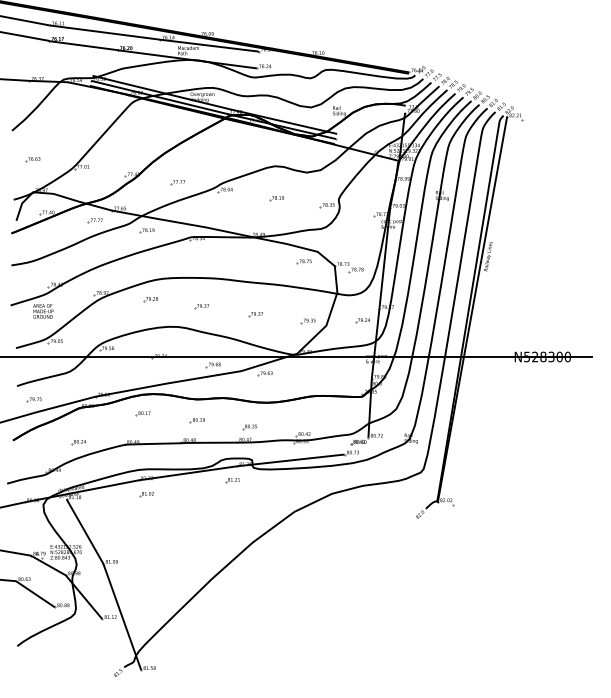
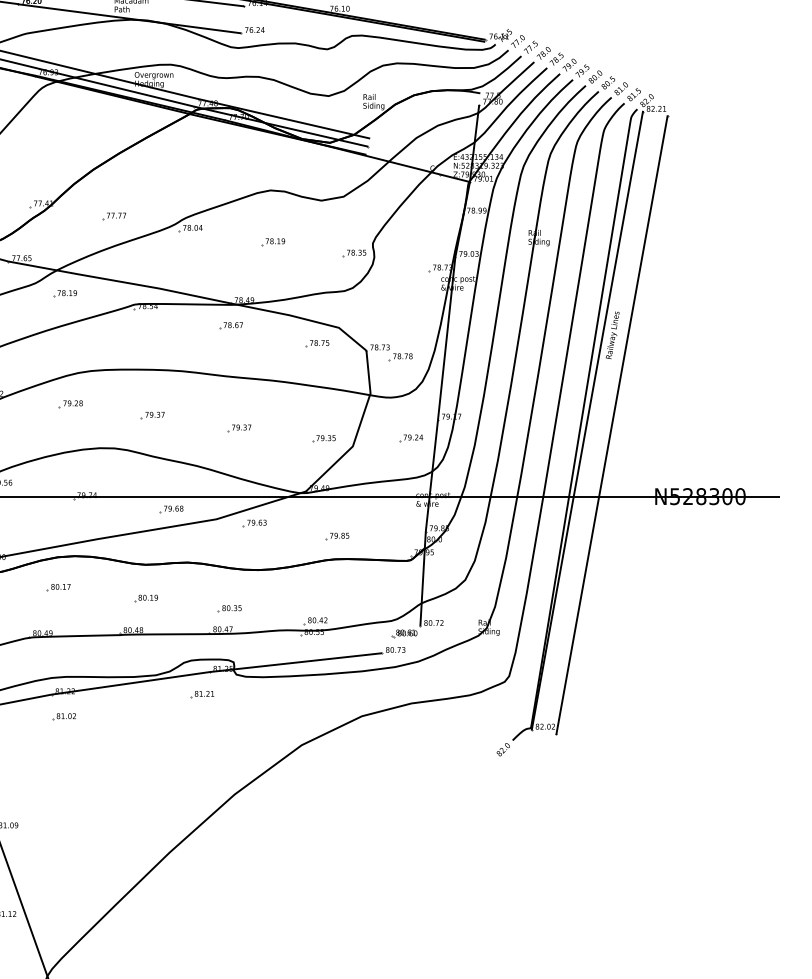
part: (249, 250) -> (229, 325), added
line: (487, 312) -> (611, 425), added
part: (316, 381) -> (337, 535), added

